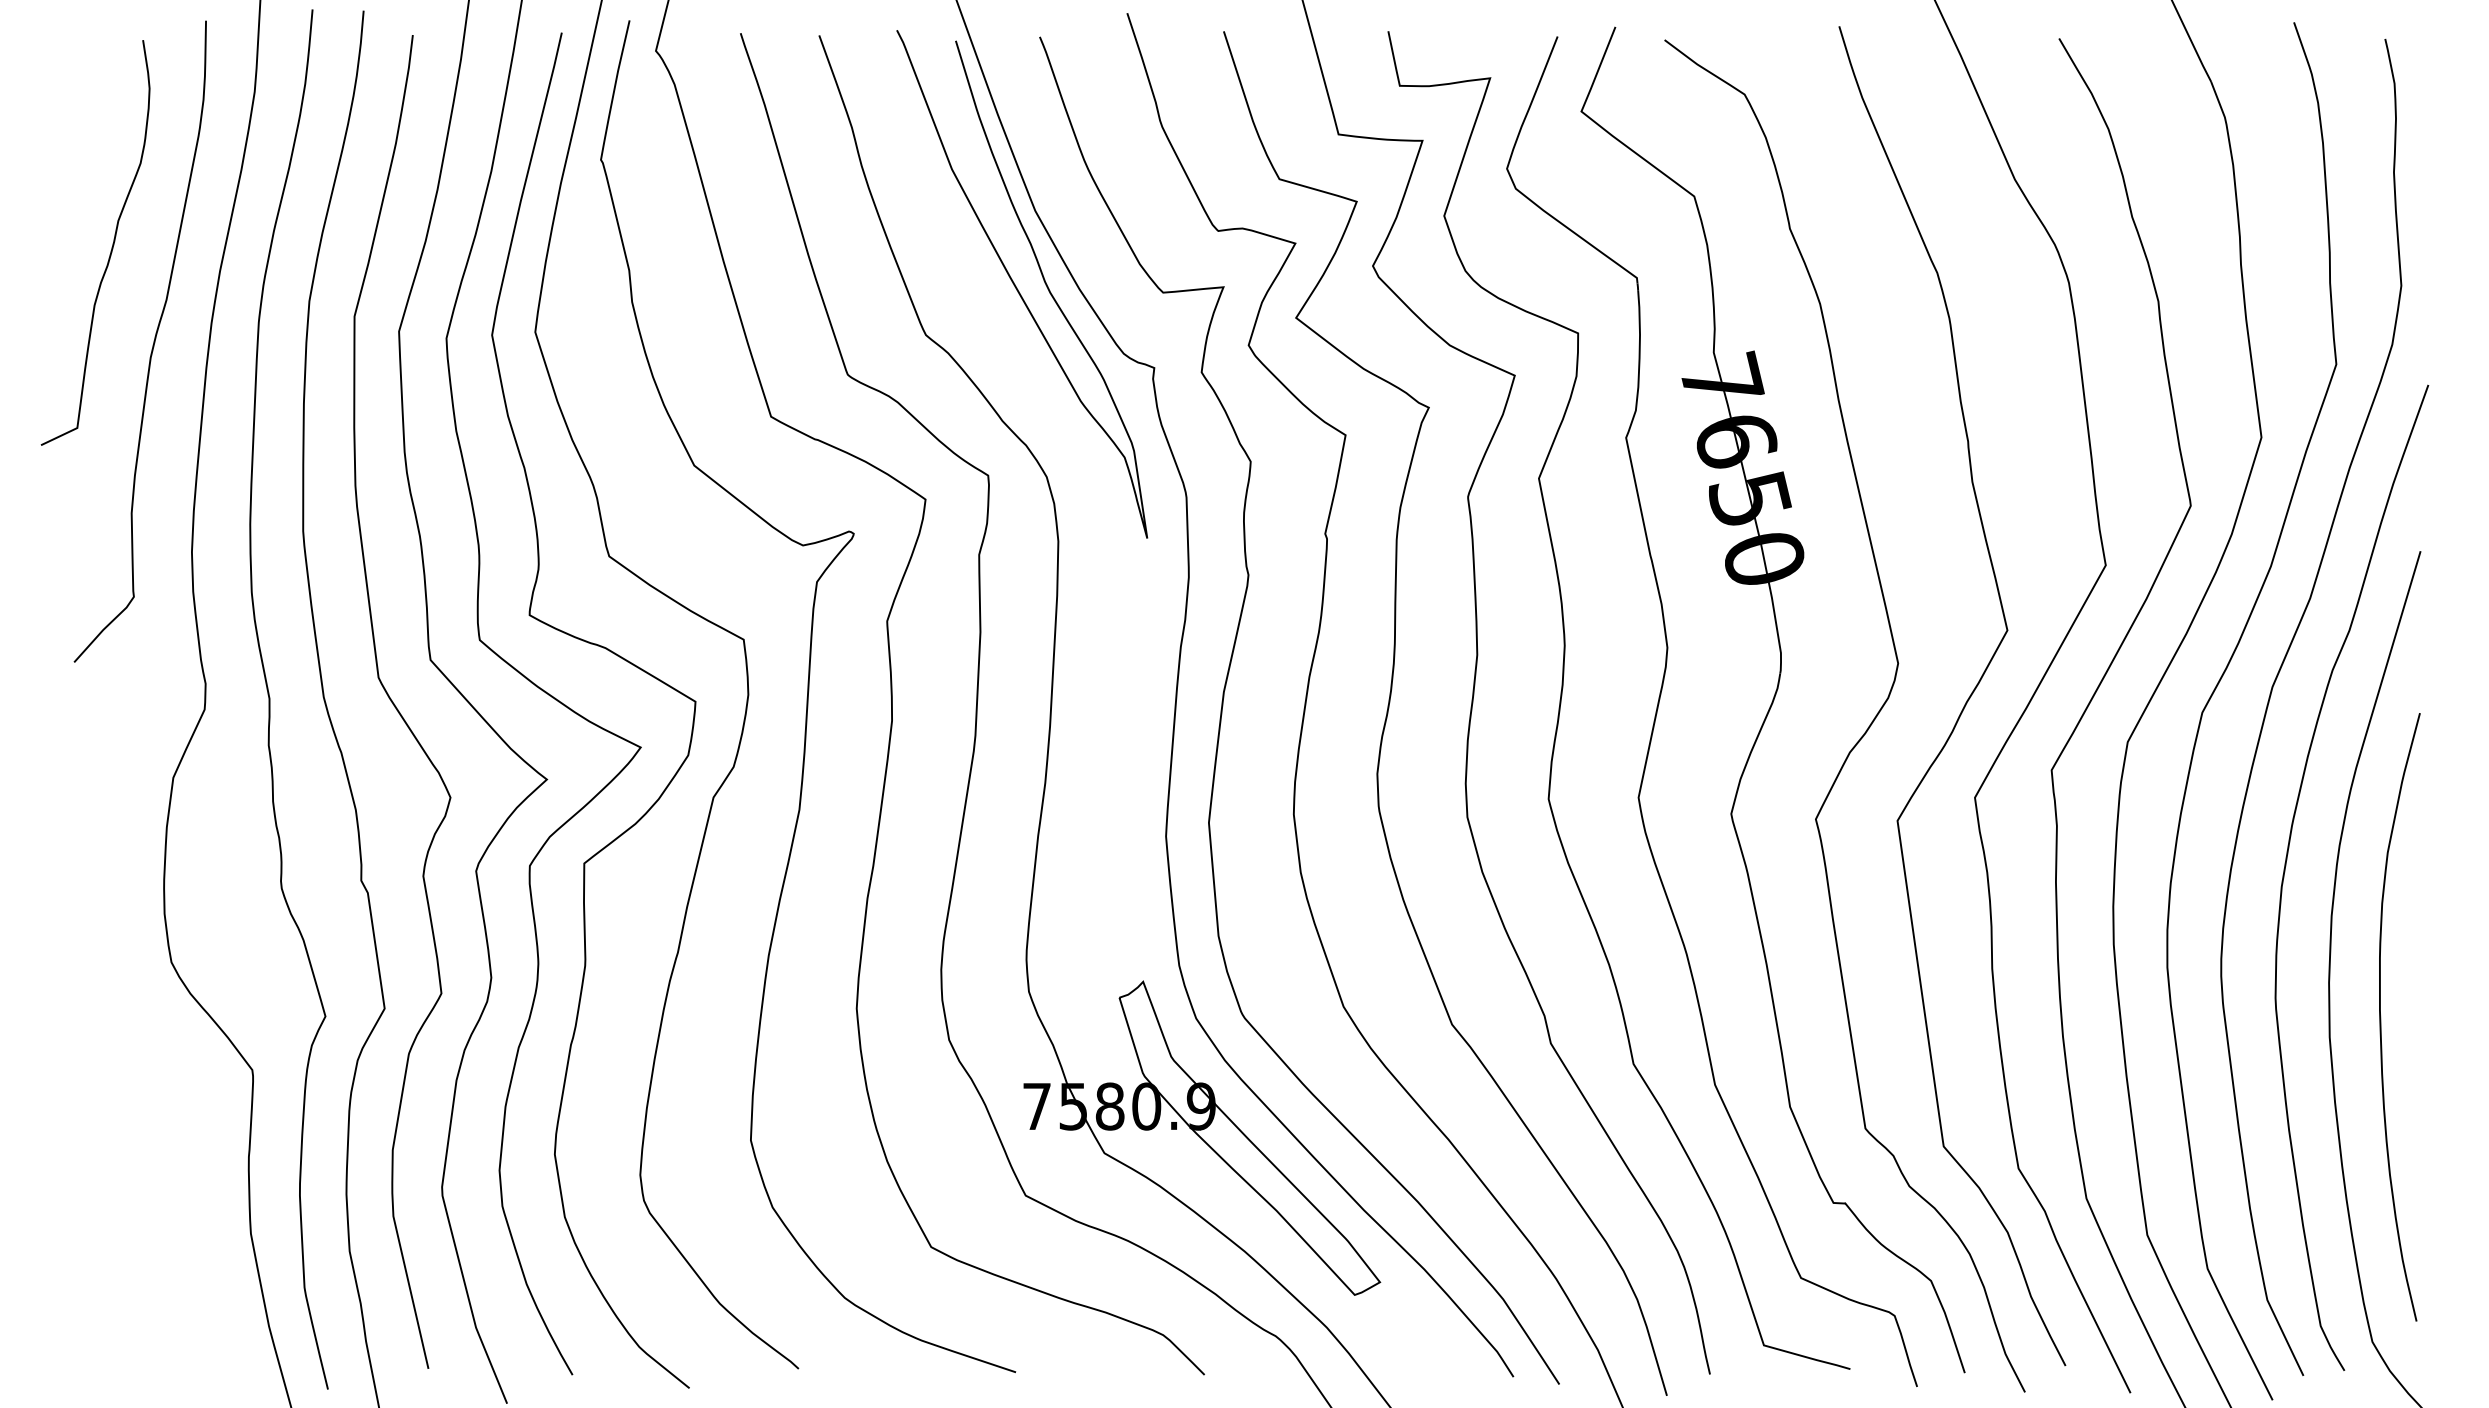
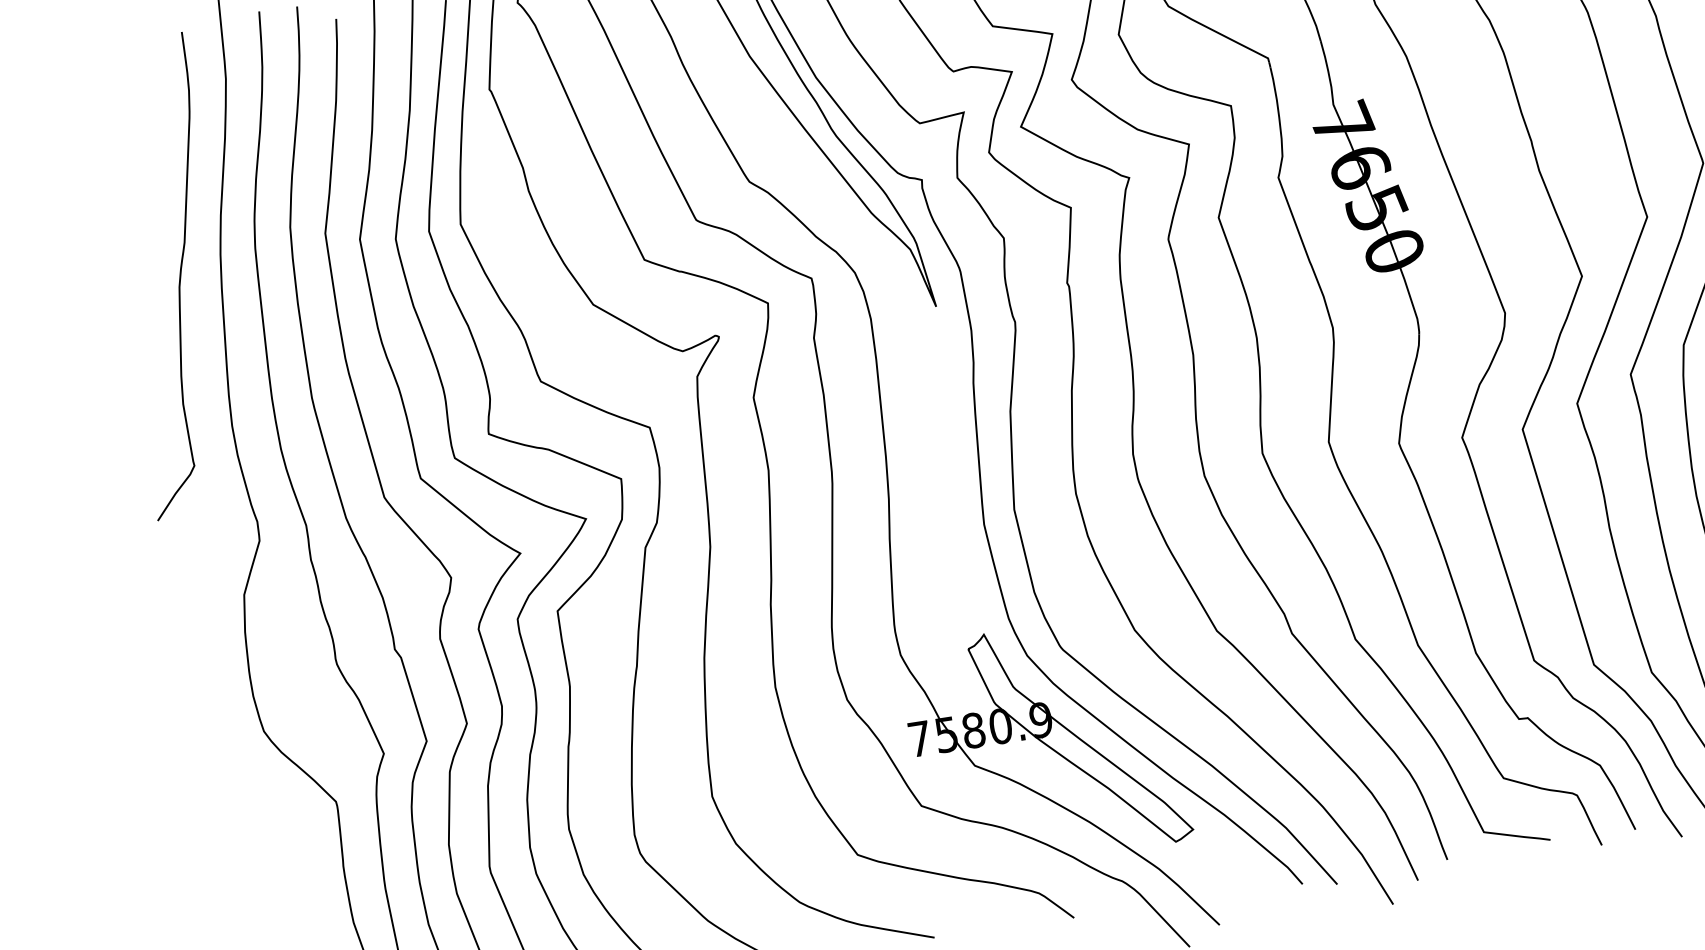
curve: (111, 247) -> (137, 210), removed

